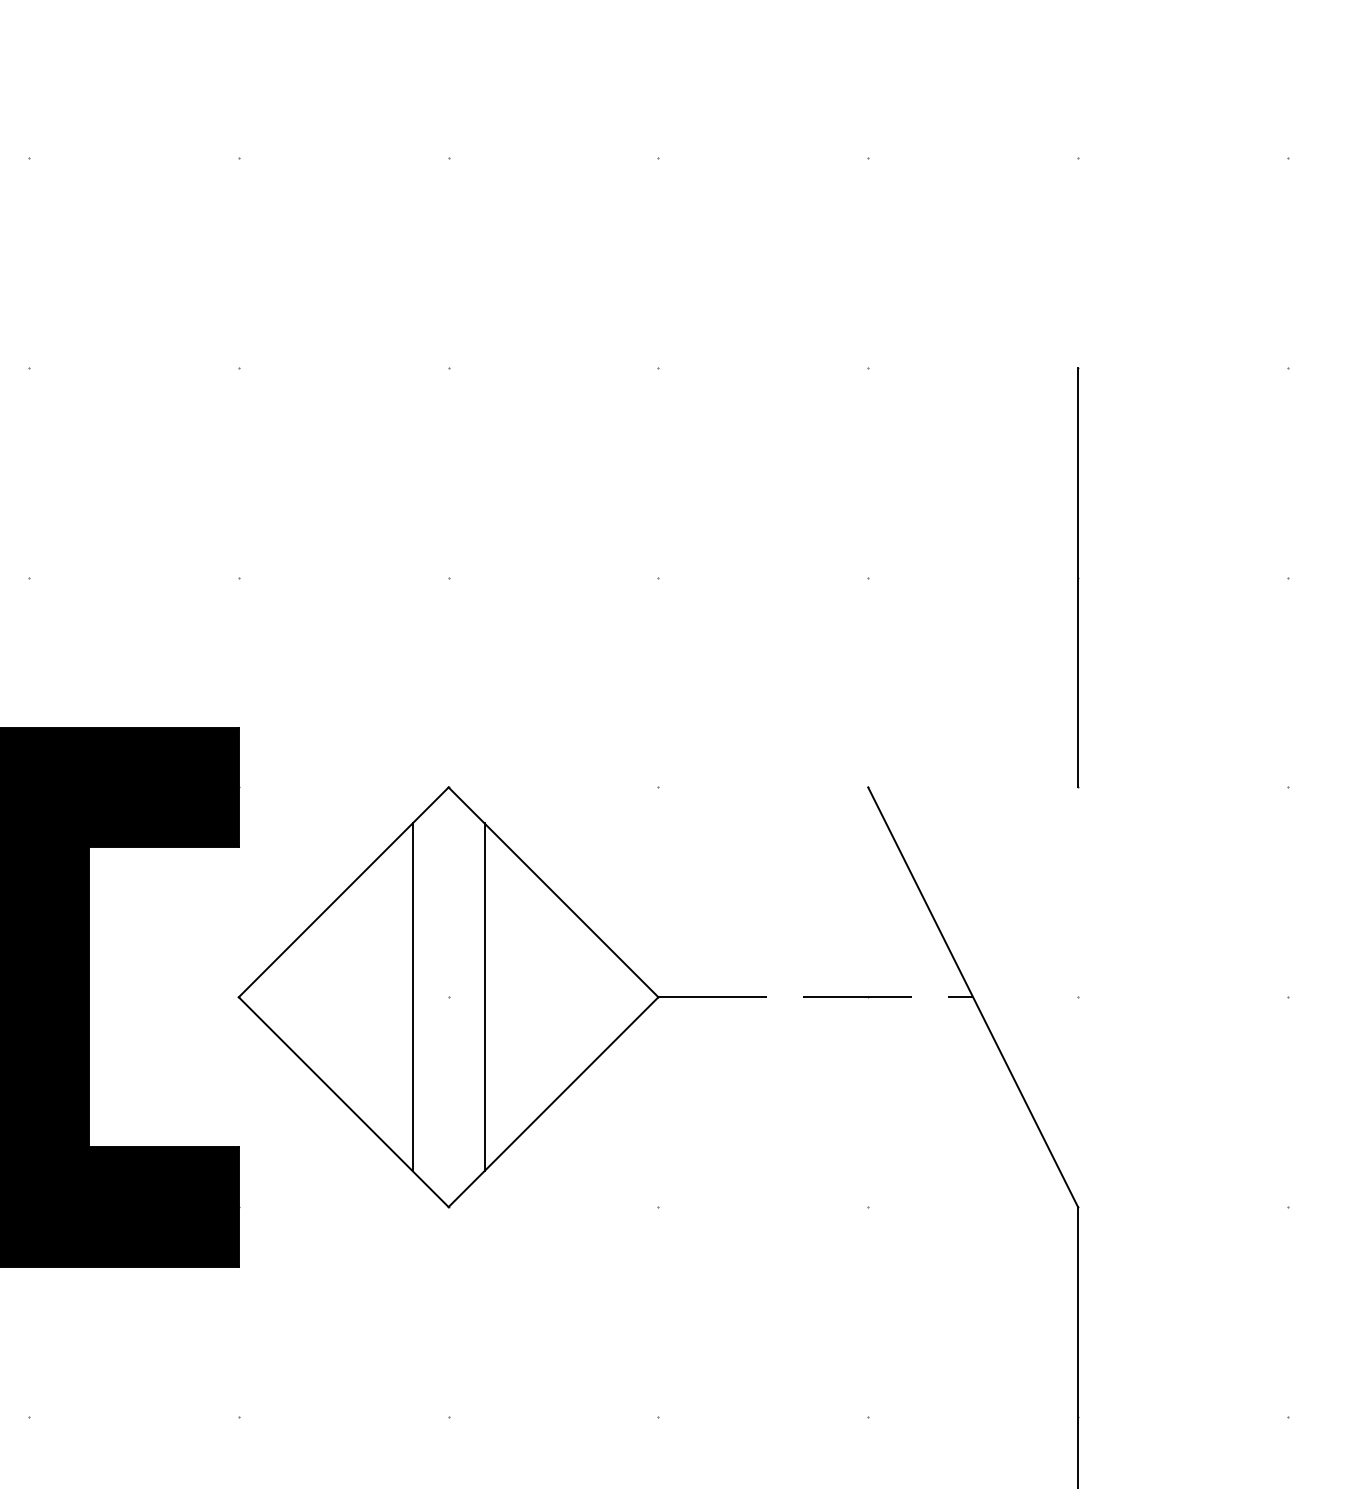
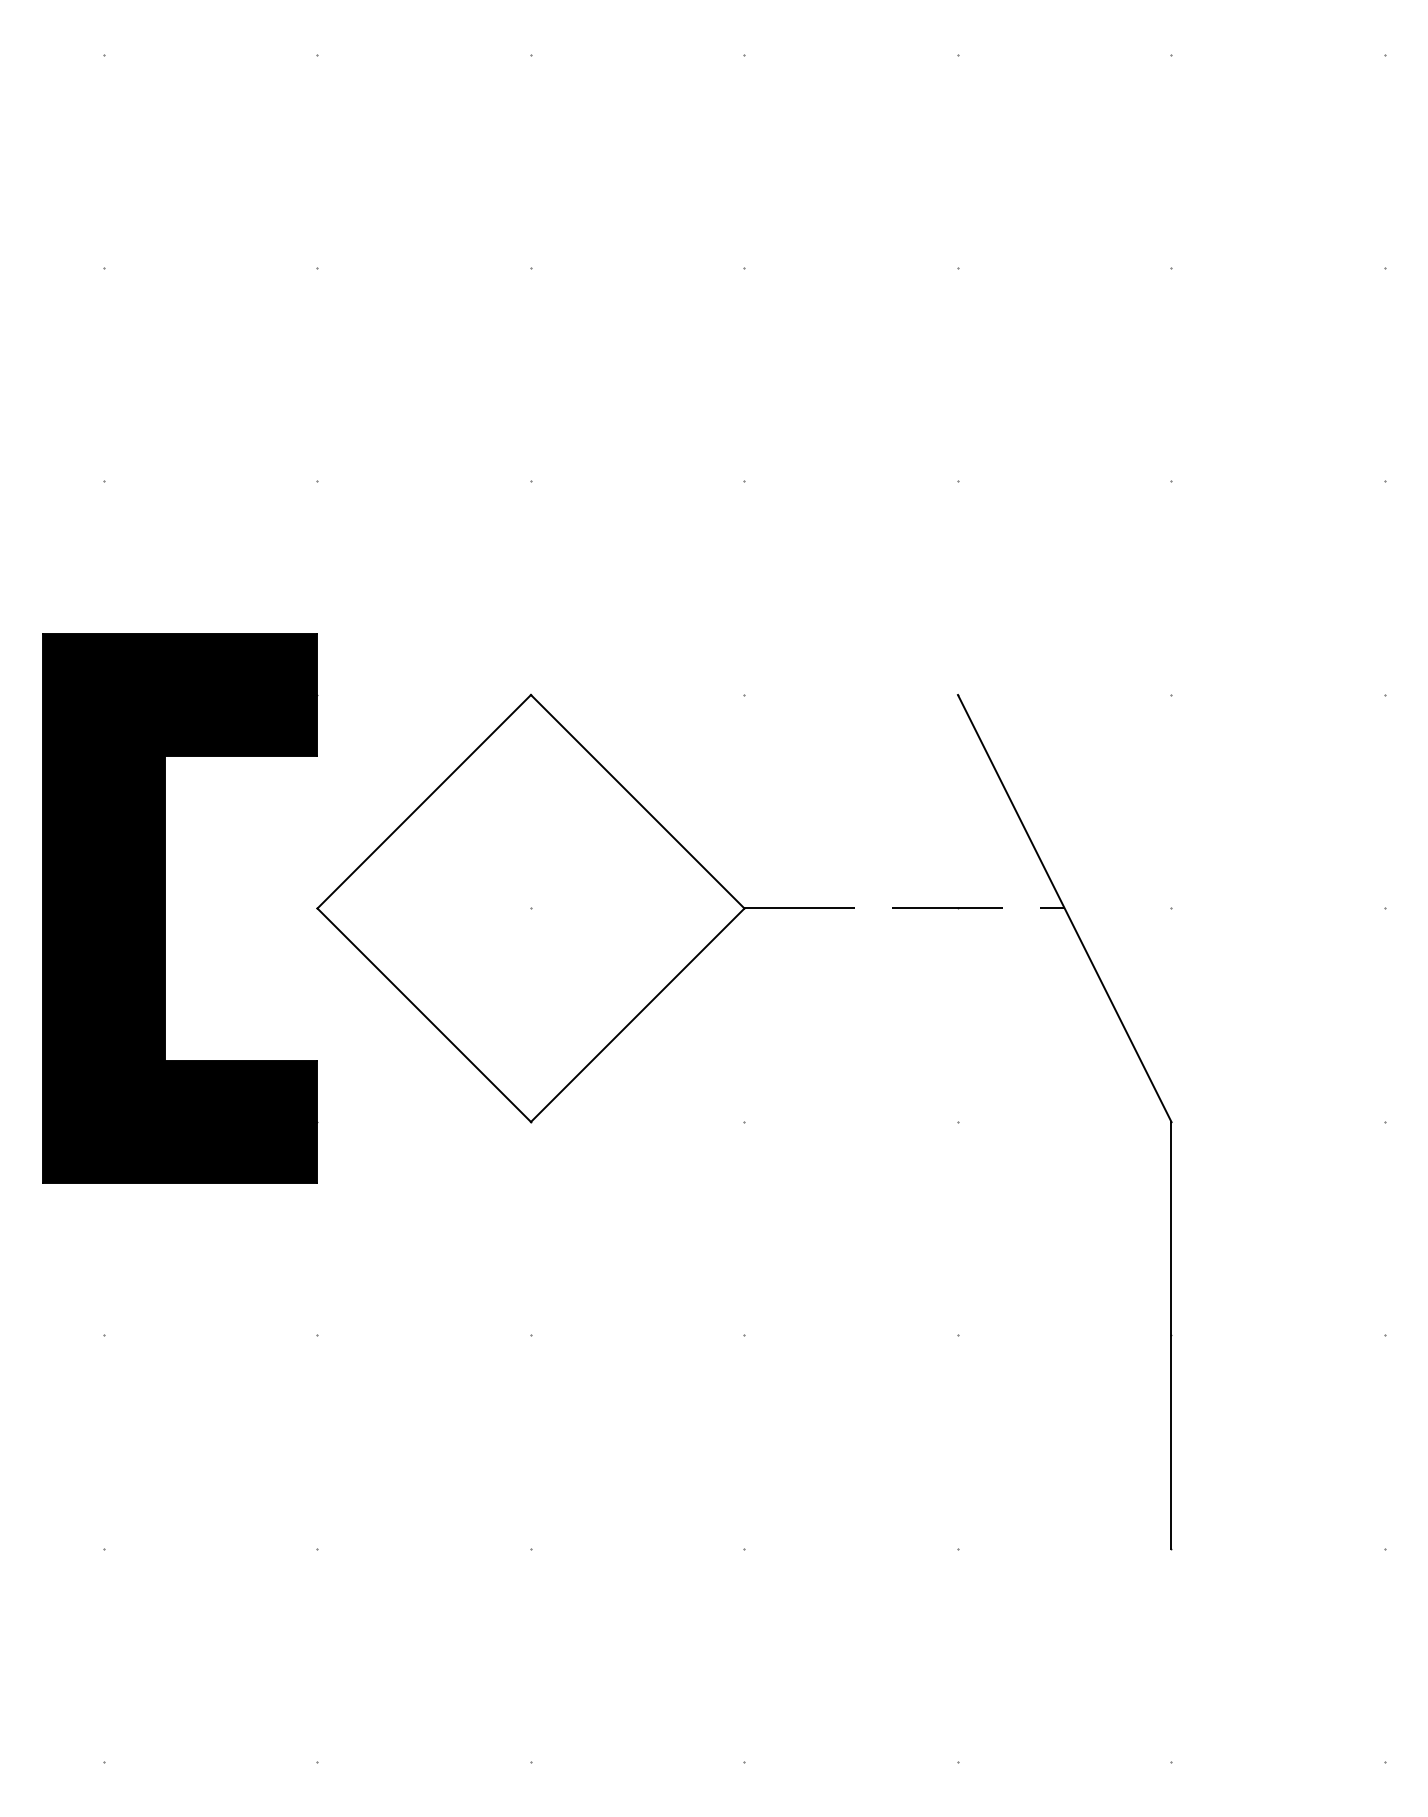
line: (1078, 577) -> (1171, 481), removed
line: (412, 997) -> (494, 908), removed
line: (484, 997) -> (567, 908), removed

